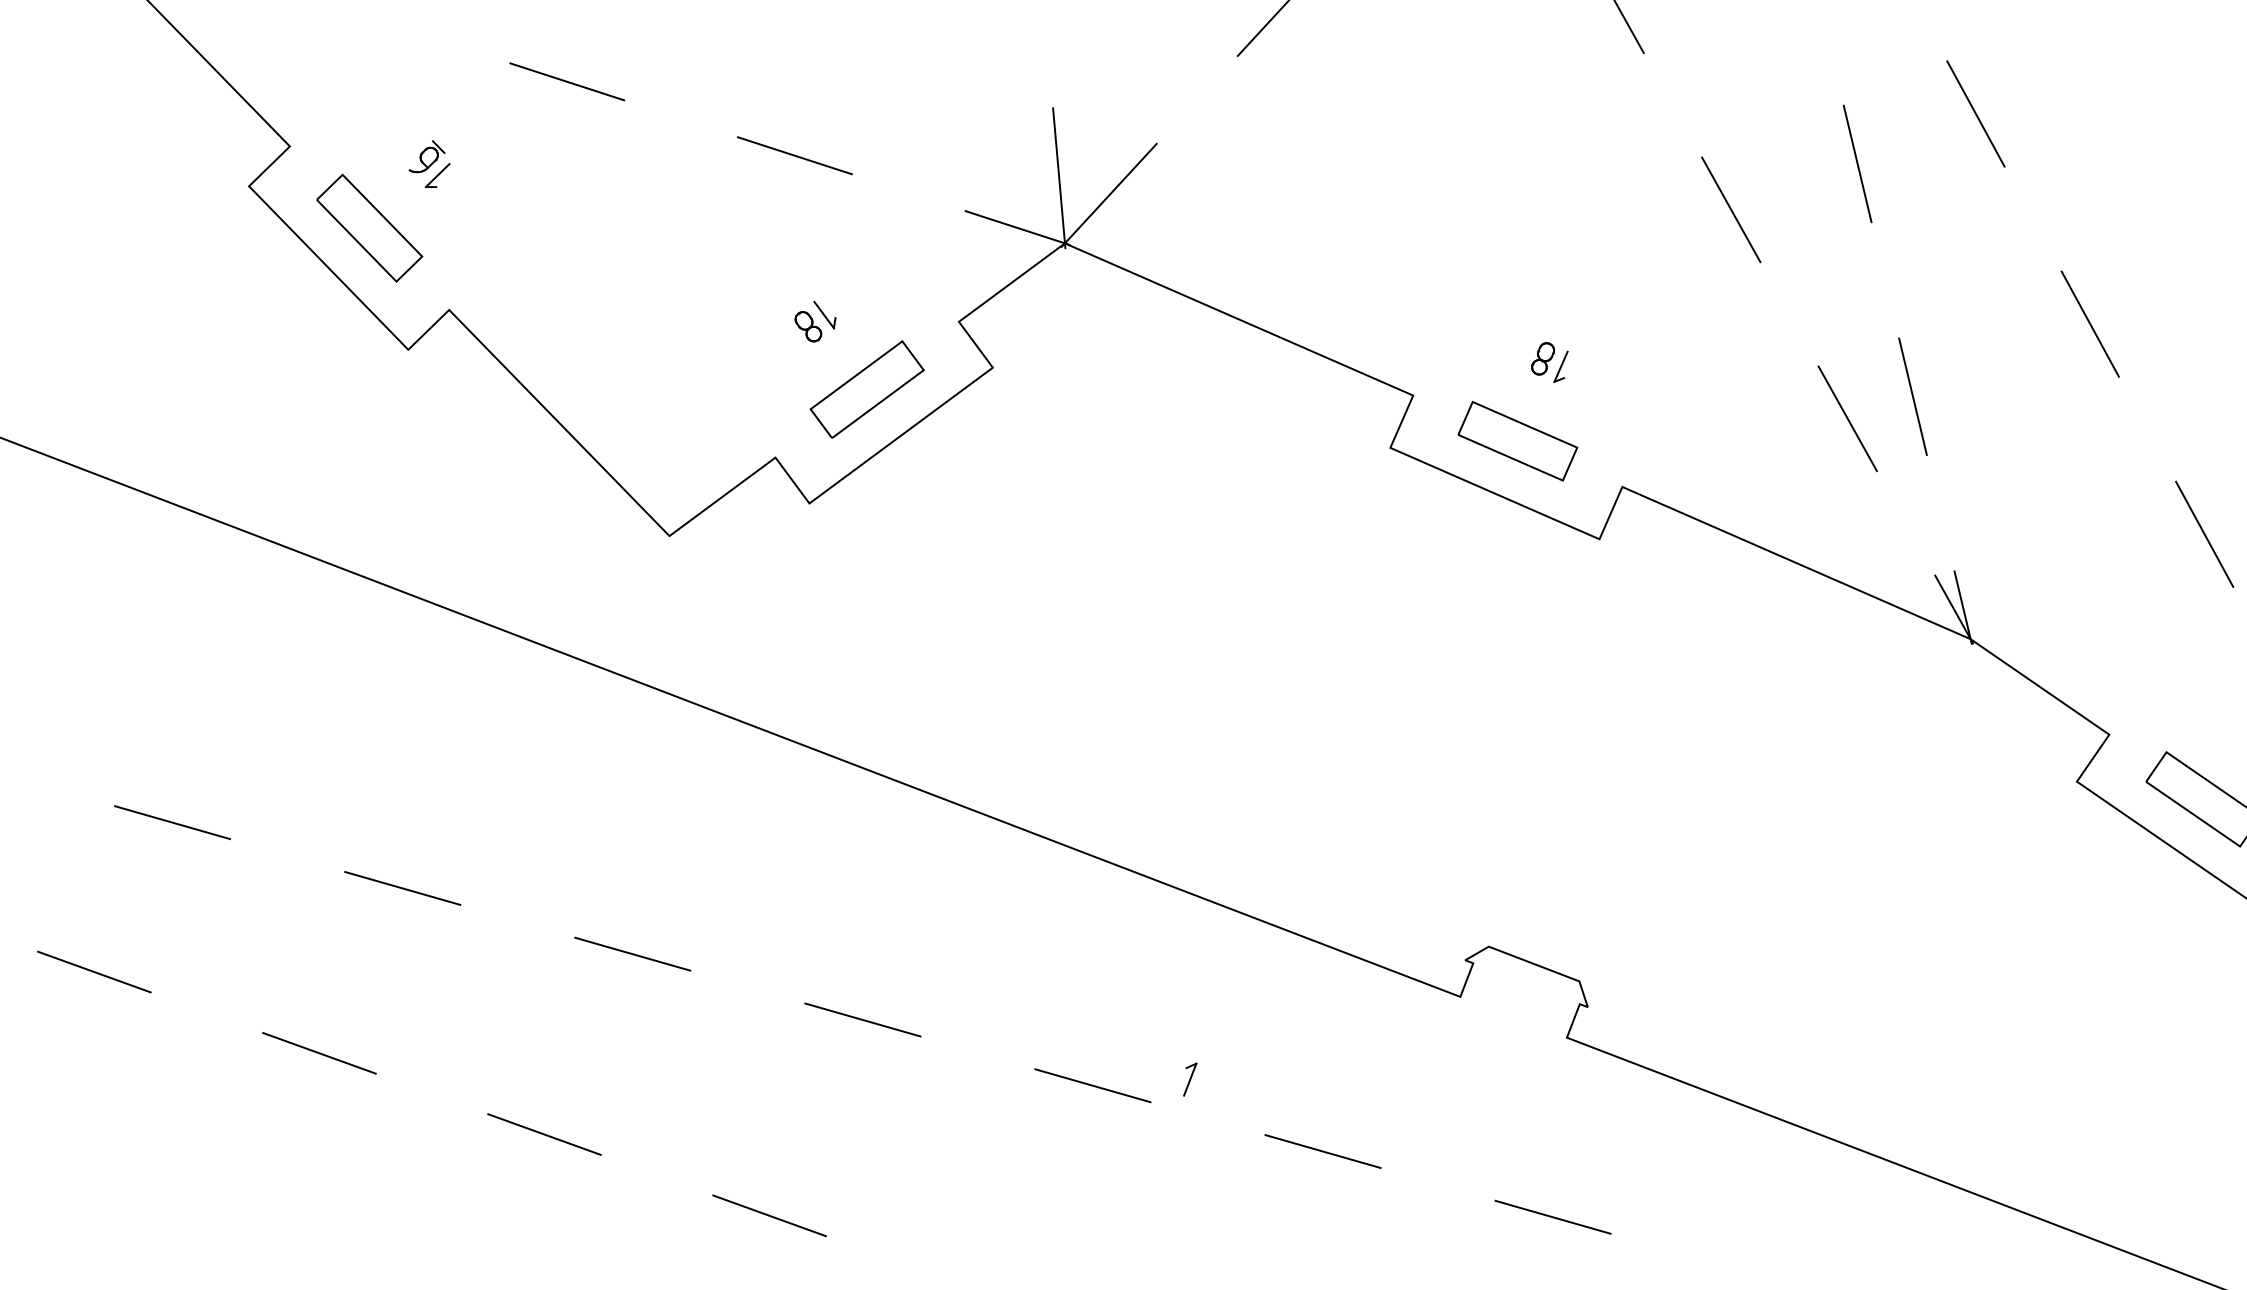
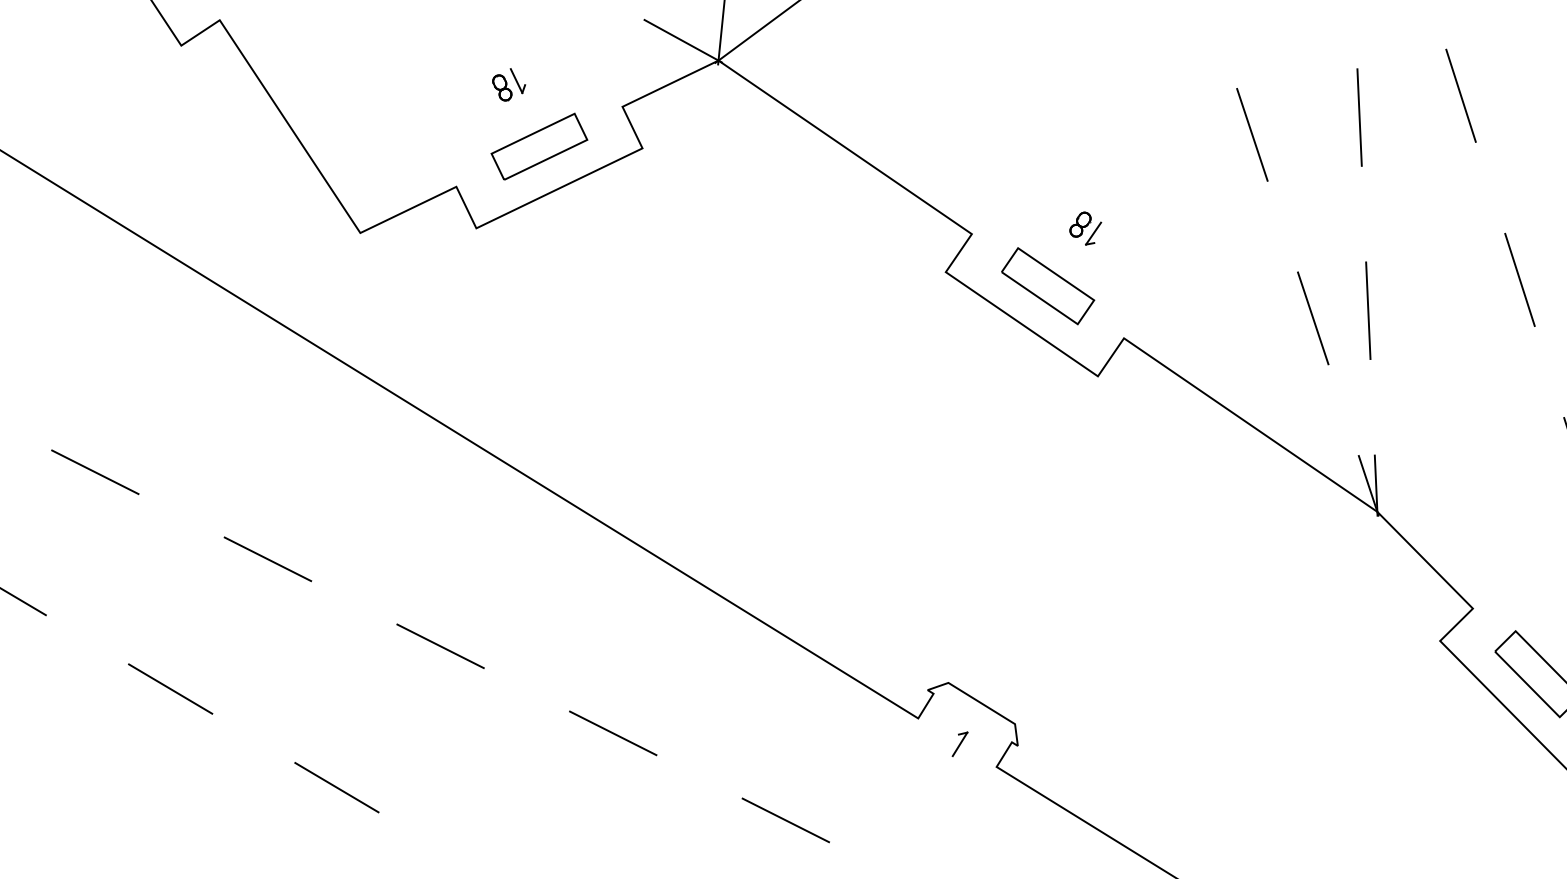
part: (1190, 1079) -> (960, 744), moved

